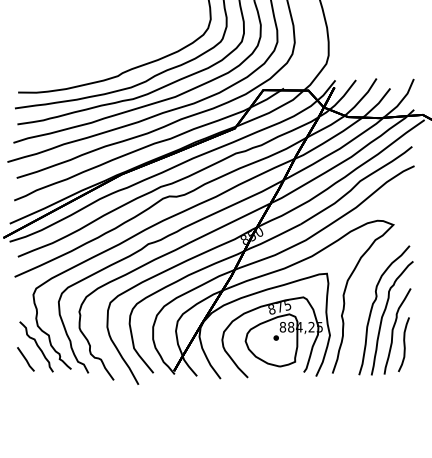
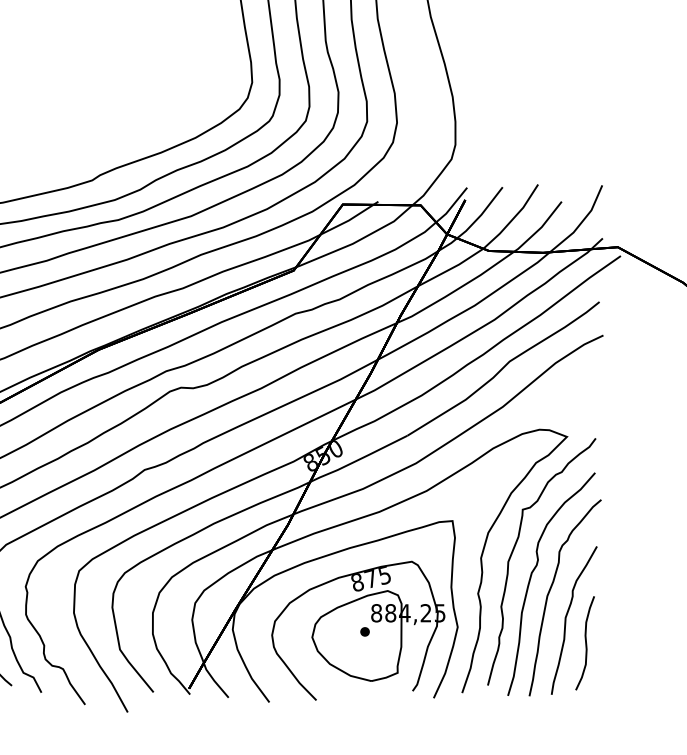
curve: (363, 290) -> (515, 549), added

